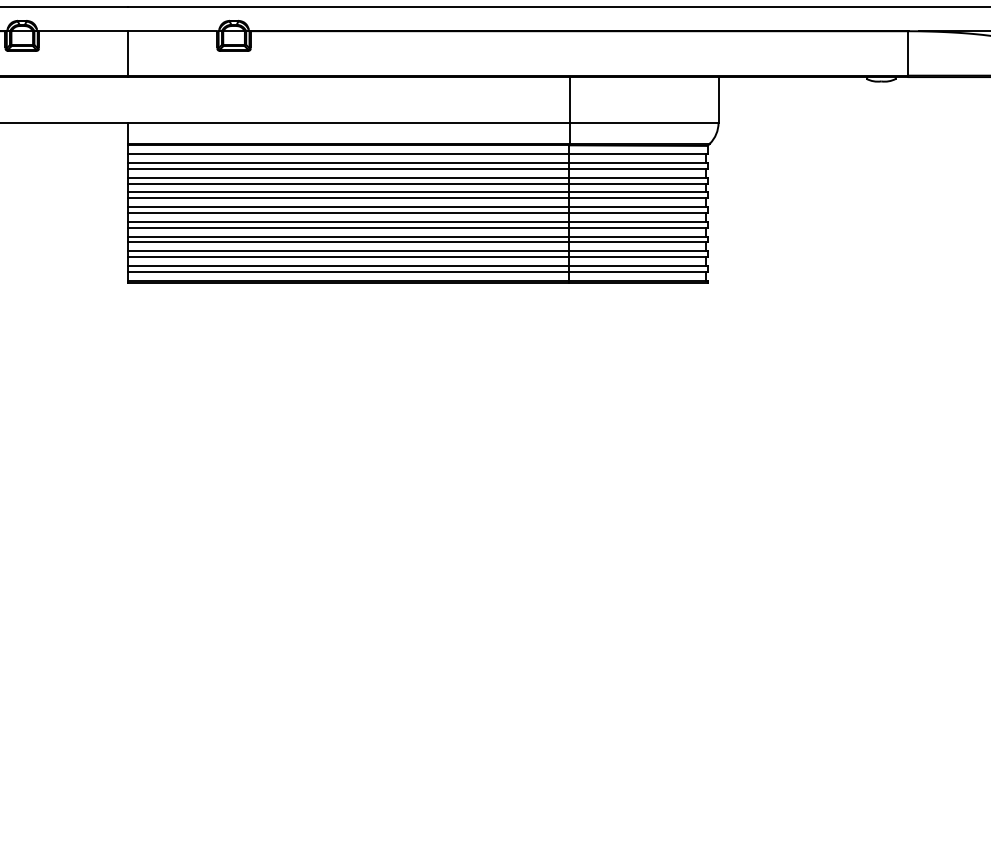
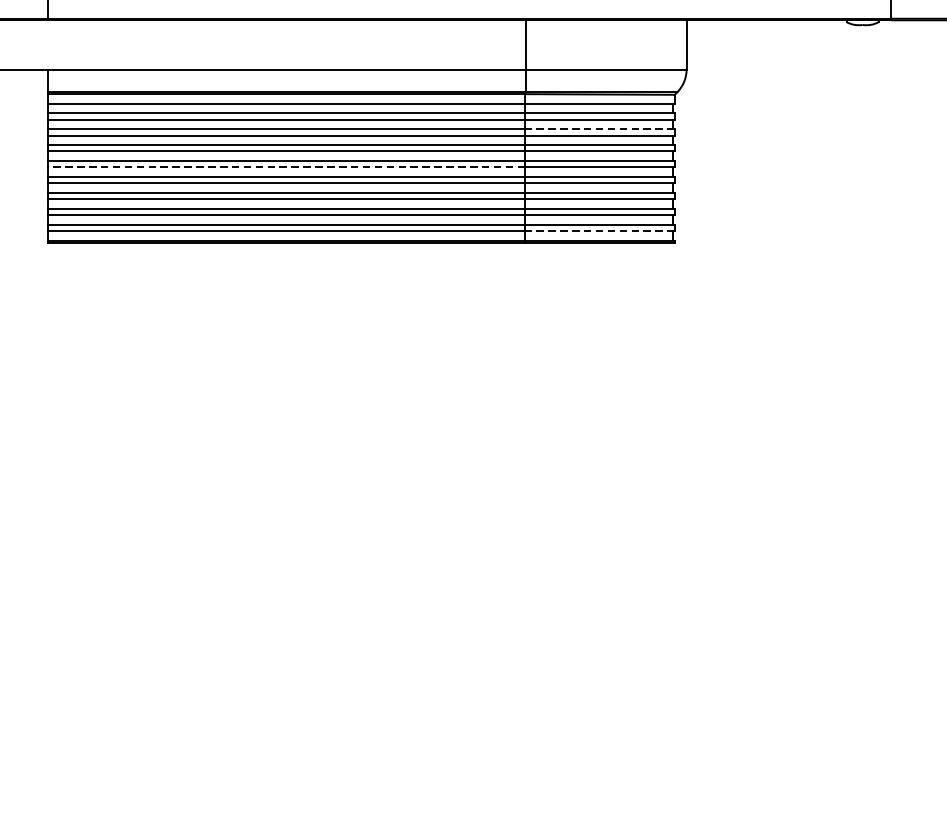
line: (638, 177) -> (599, 128), solid -> dashed
line: (348, 213) -> (286, 167), solid -> dashed
line: (638, 271) -> (599, 230), solid -> dashed

